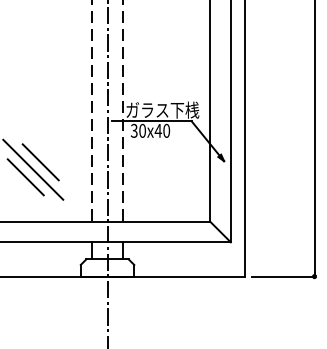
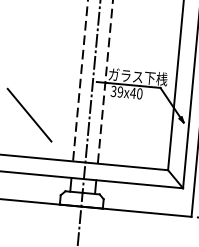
text: (142, 130) -> (120, 91), 30x40 -> 39x40
line: (40, 162) -> (35, 109), removed
line: (25, 177) -> (22, 120), removed

